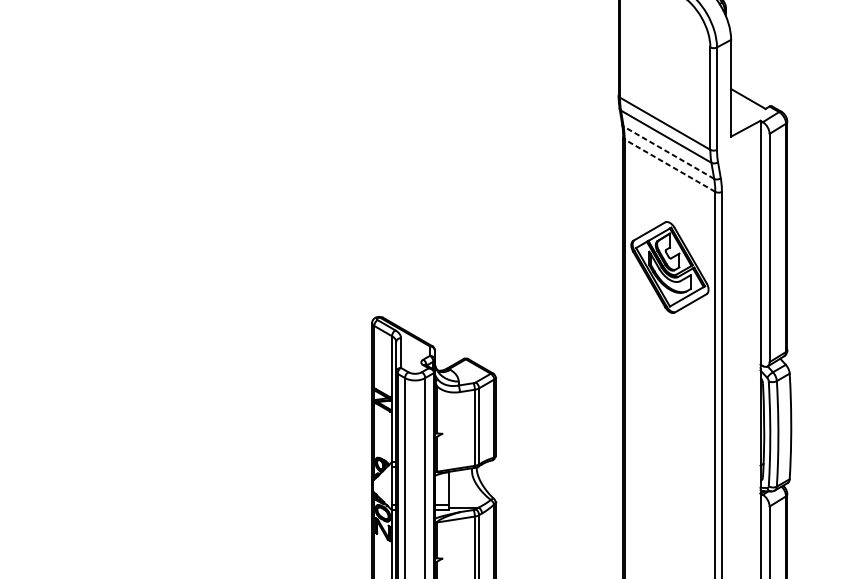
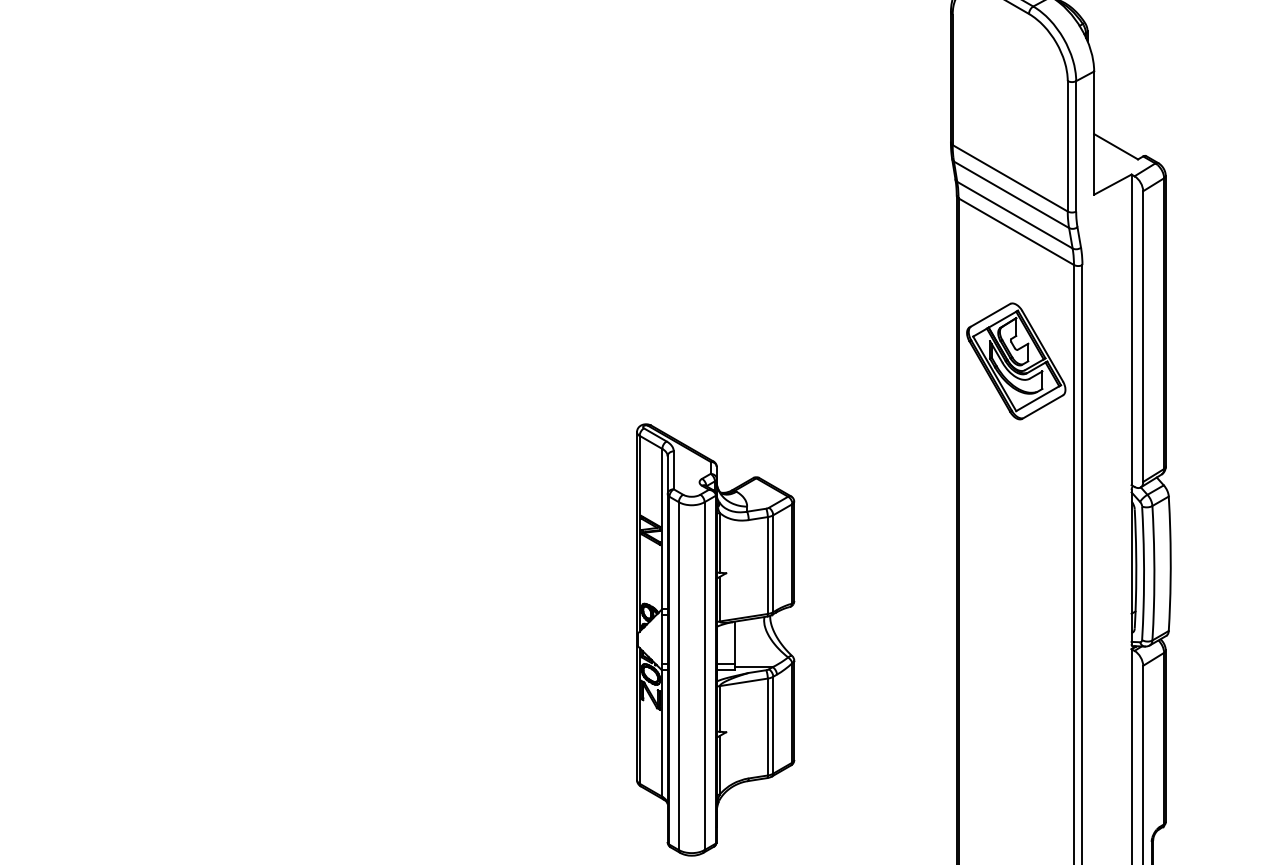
line: (668, 152) -> (1014, 215), dashed -> solid
line: (670, 165) -> (1016, 231), dashed -> solid

